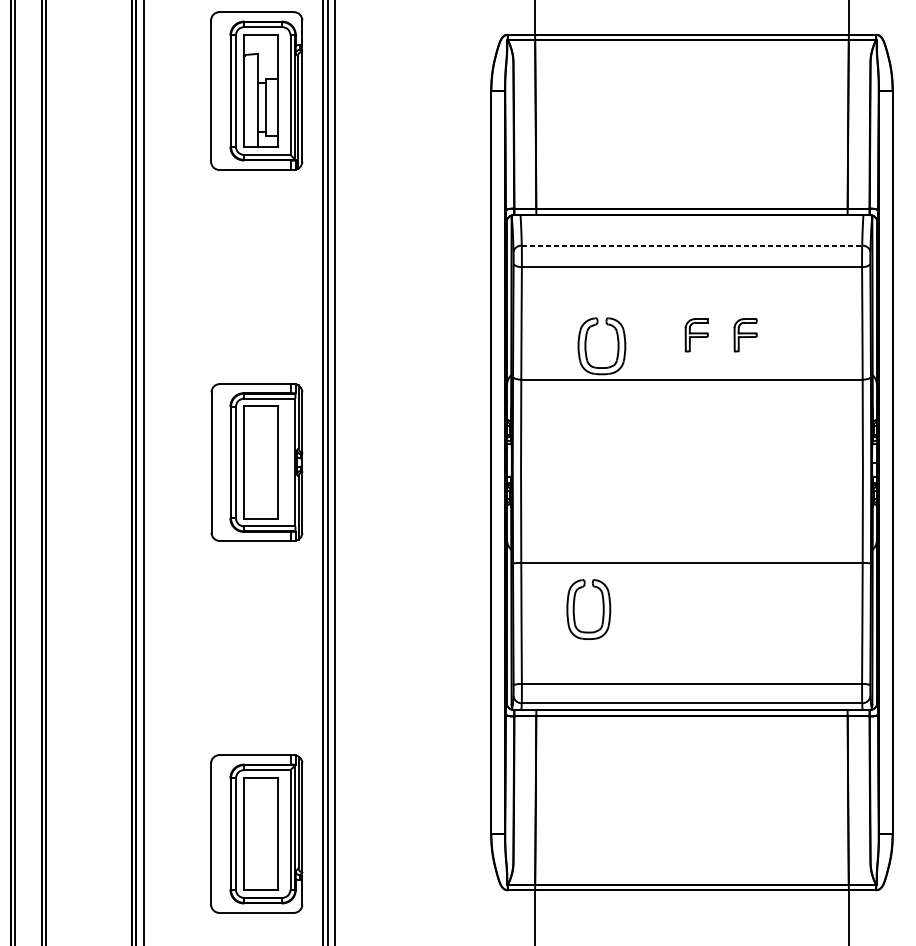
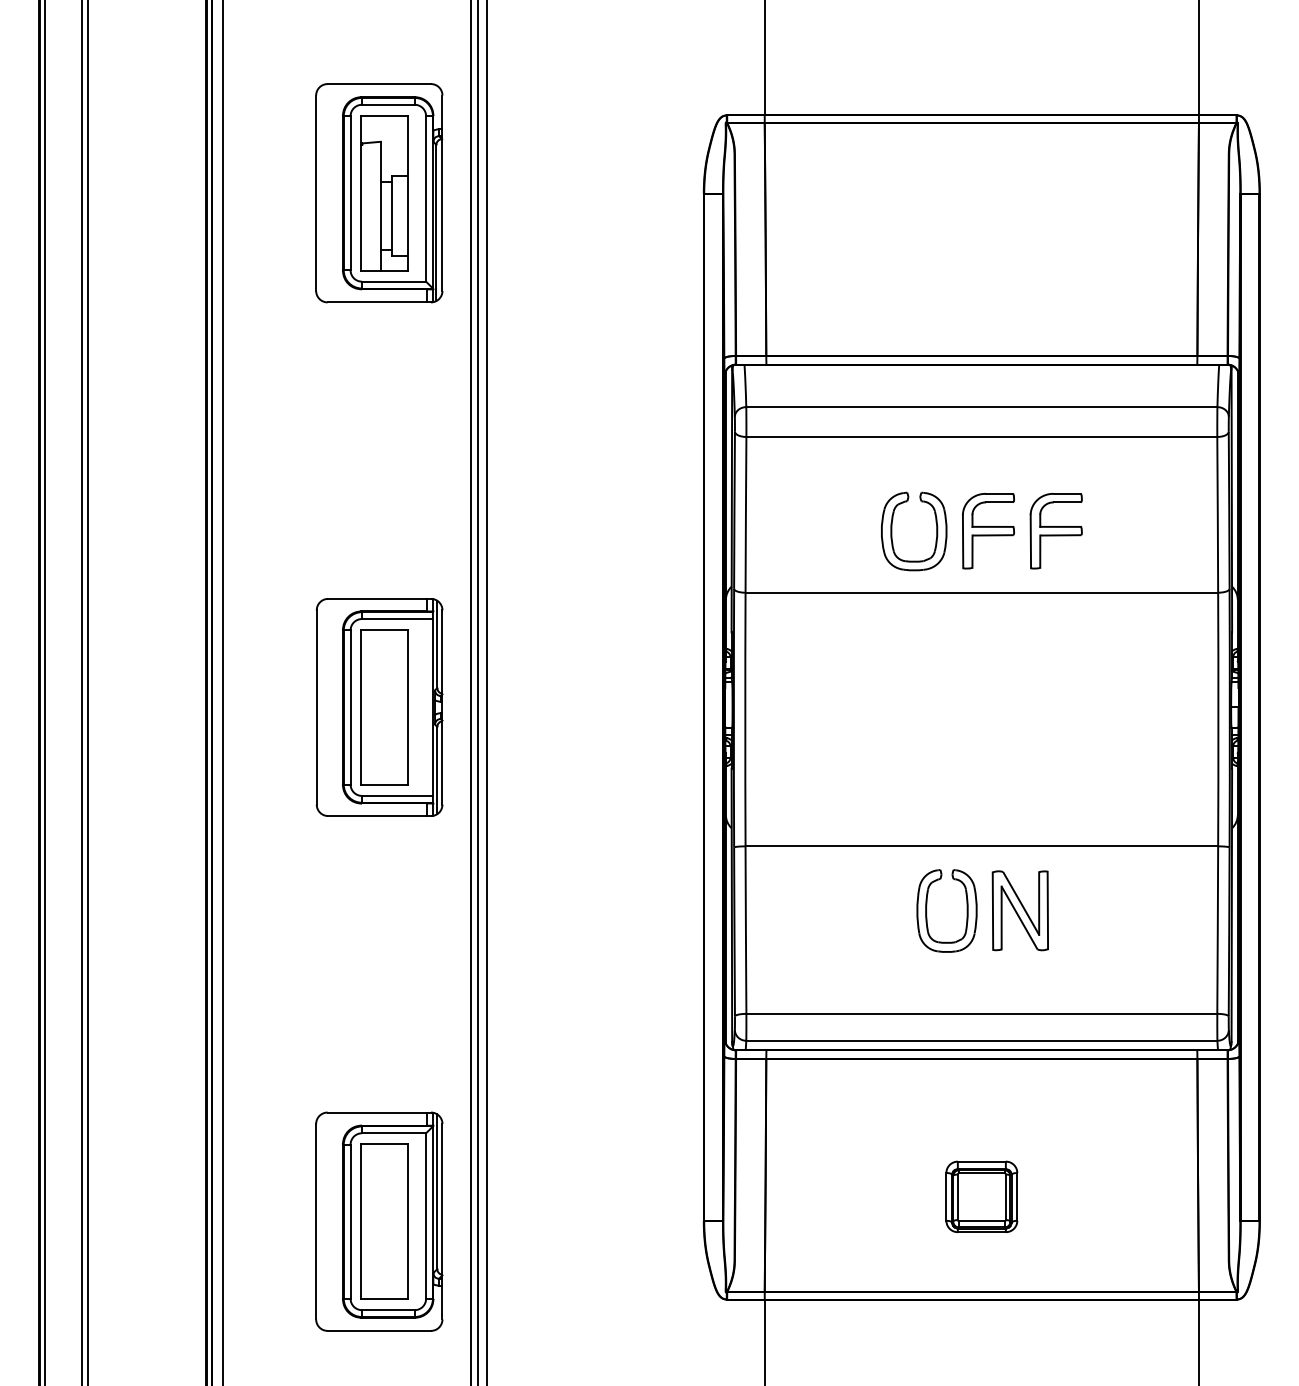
line: (691, 245) -> (981, 407), dashed -> solid
part: (696, 335) -> (988, 531), size x1.67
part: (745, 335) -> (1055, 531), size x1.67
part: (586, 346) -> (892, 531), moved
part: (574, 605) -> (927, 905), moved
part: (719, 609) -> (1019, 910), added
part: (691, 815) -> (981, 1196), added

